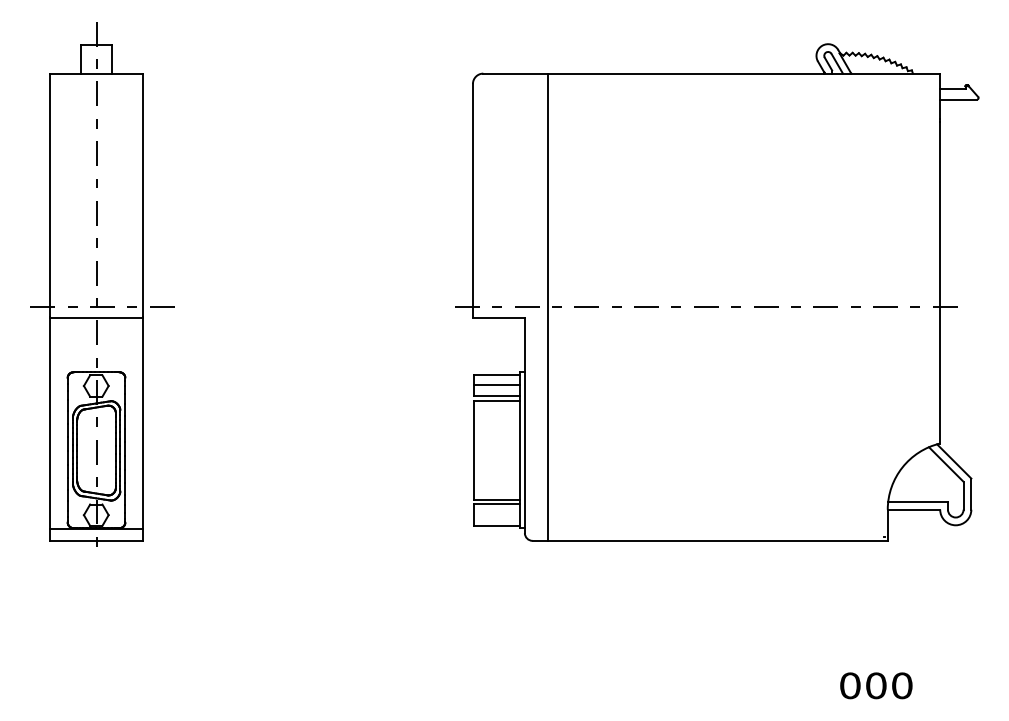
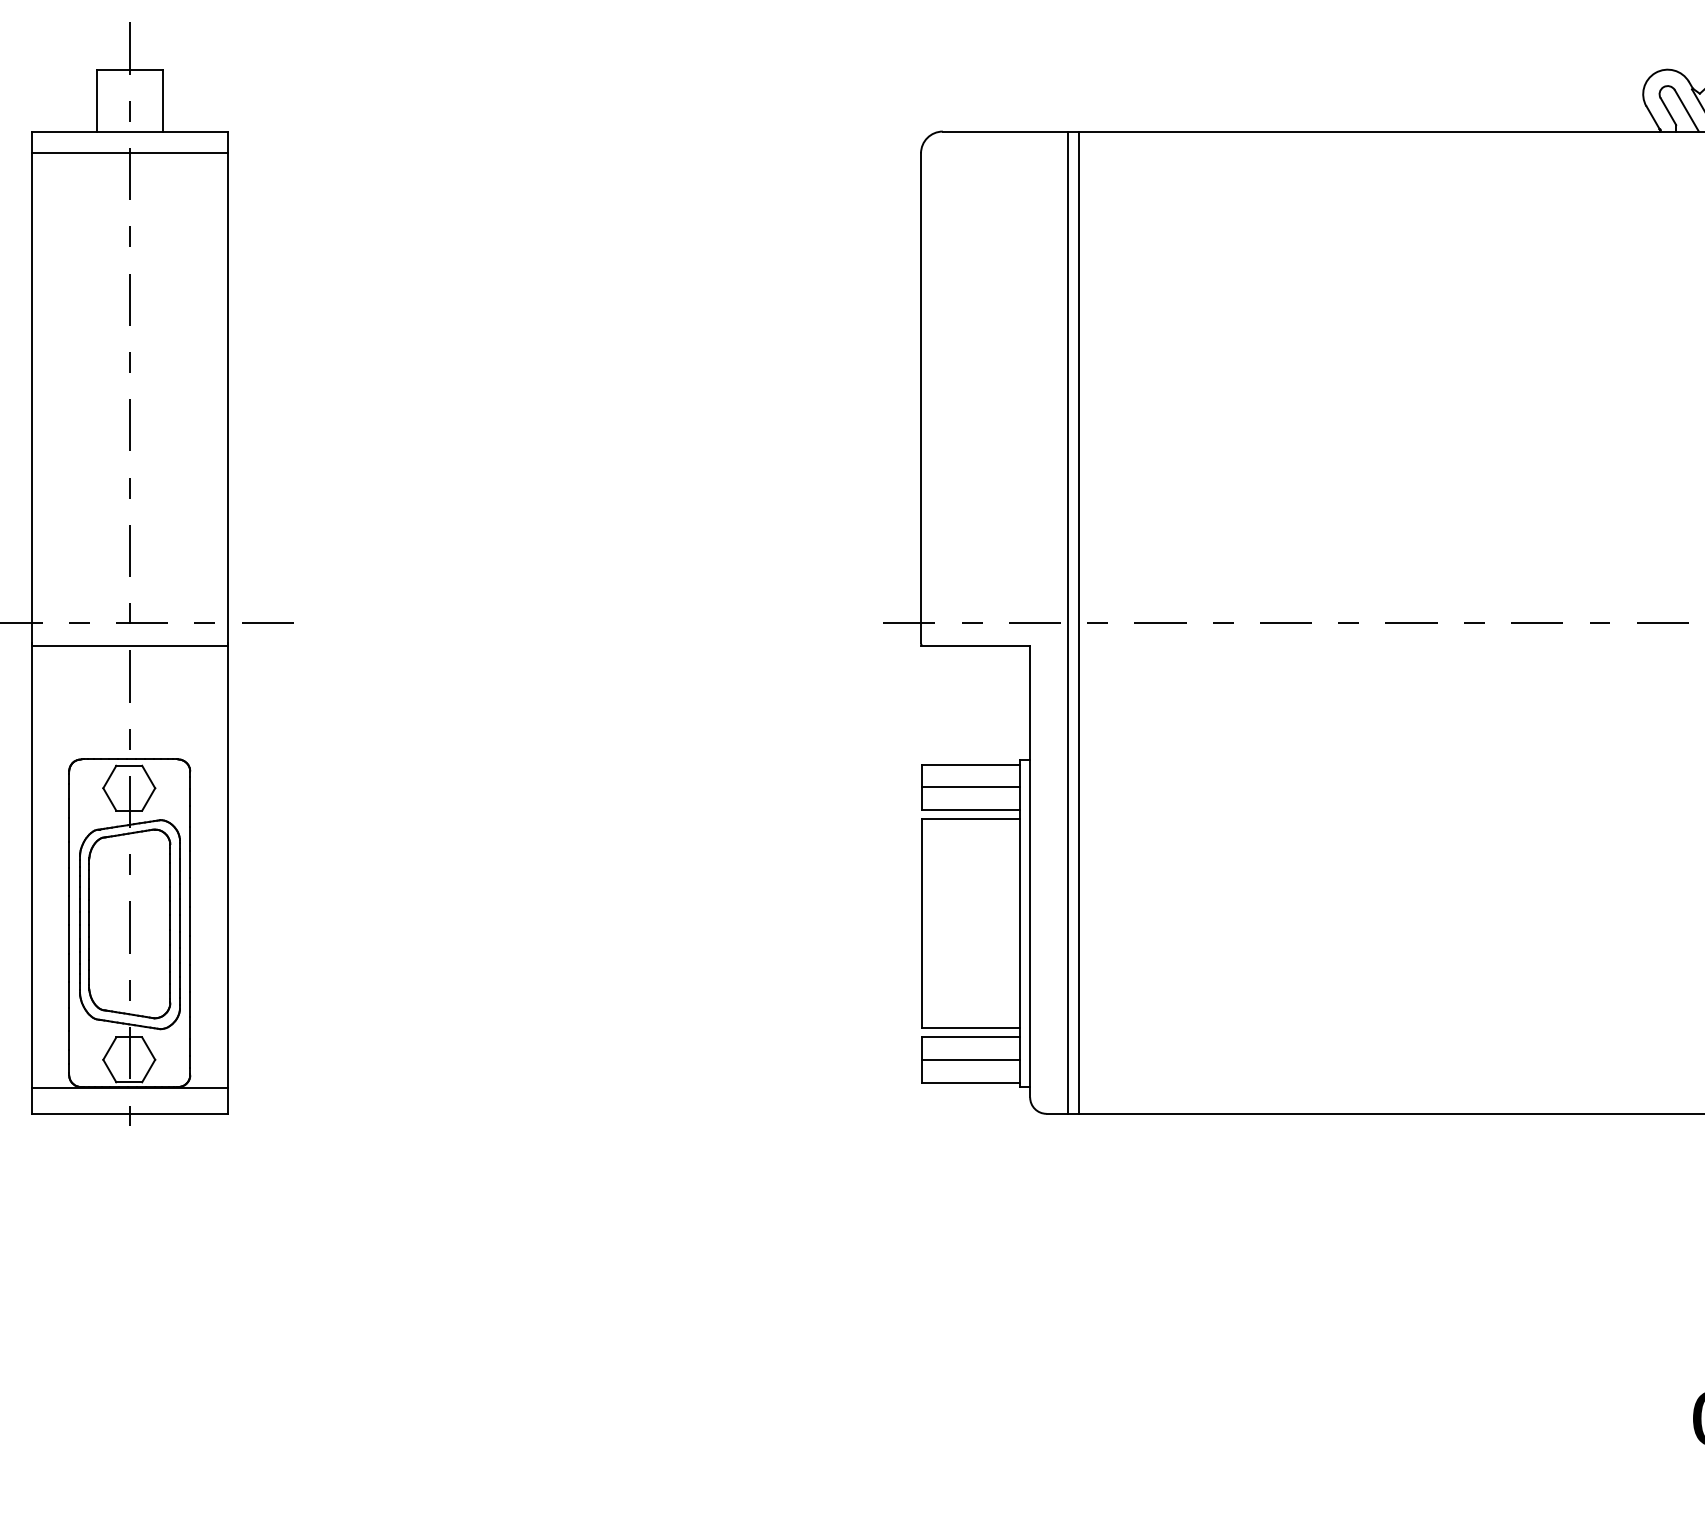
line: (96, 84) -> (129, 154), added
line: (543, 306) -> (1069, 621), added
line: (496, 515) -> (970, 1060), added

